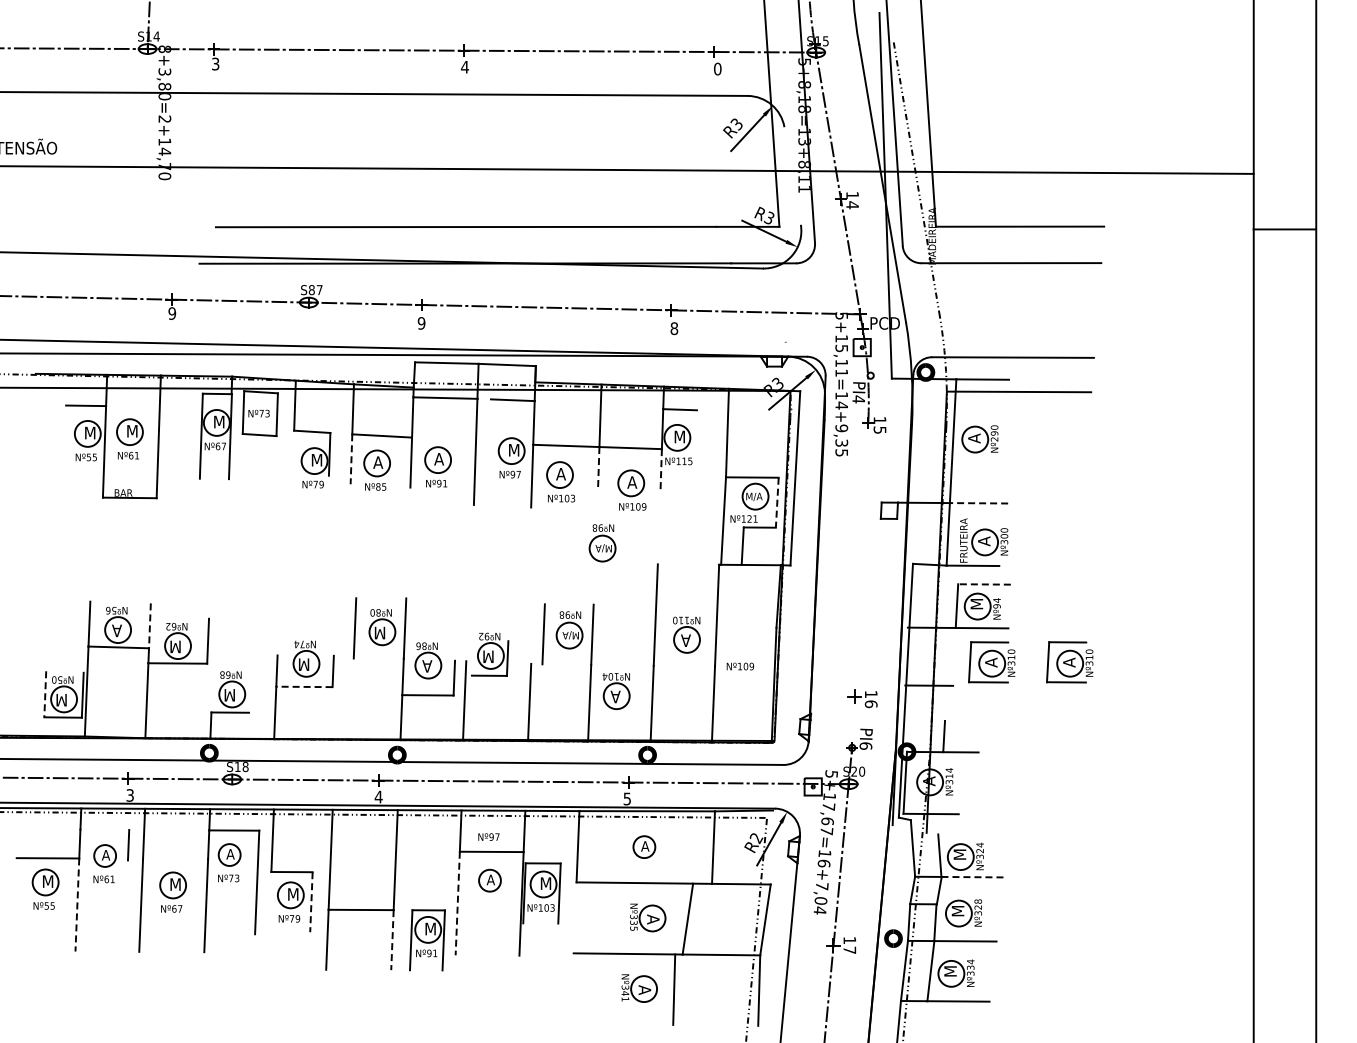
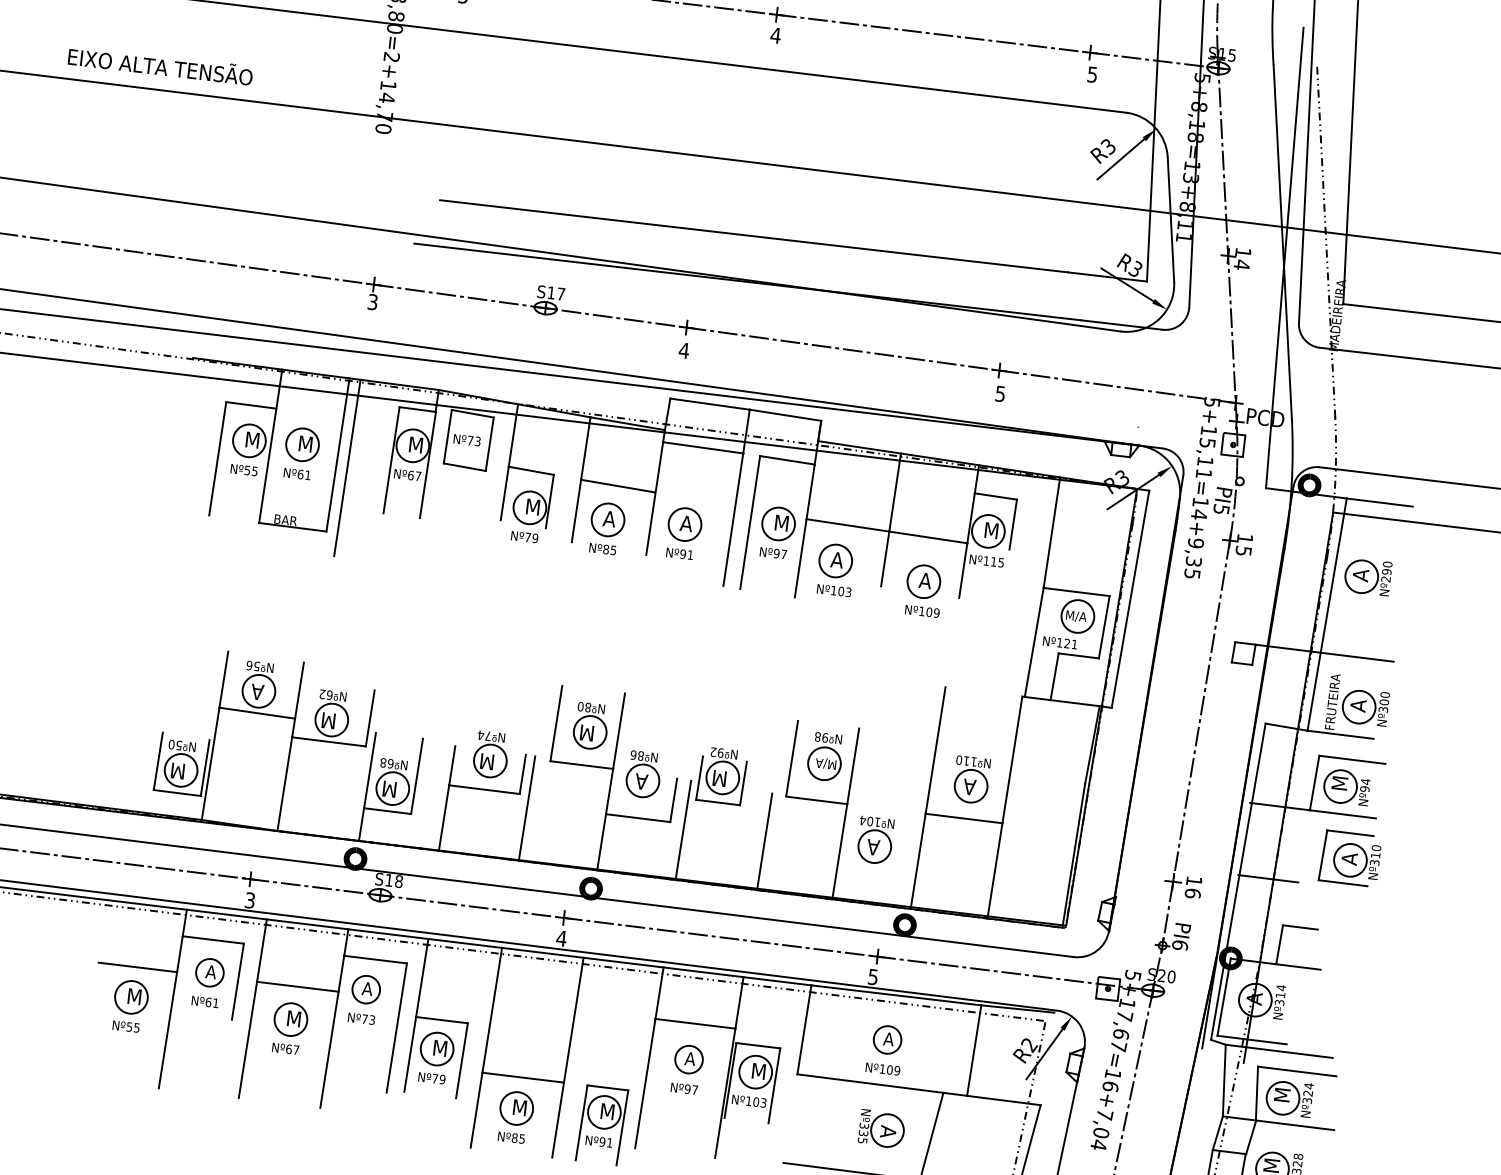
text: (717, 68) -> (1092, 73), 0 -> 5
line: (792, 175) -> (1170, 219), added
text: (311, 290) -> (550, 293), S87 -> S17
text: (172, 313) -> (373, 302), 9 -> 3
text: (421, 323) -> (684, 350), 9 -> 4
text: (674, 328) -> (1000, 393), 8 -> 5
text: (858, 399) -> (1221, 509), PI4 -> PI5
line: (695, 430) -> (1012, 524), added
line: (166, 445) -> (346, 466), added
line: (64, 450) -> (217, 458), added
line: (293, 451) -> (504, 492), added
line: (488, 452) -> (749, 522), added
line: (351, 459) -> (576, 511), dashed -> solid
line: (598, 468) -> (884, 558), dashed -> solid
line: (661, 471) -> (963, 571), dashed -> solid
line: (777, 503) -> (1104, 628), dashed -> solid
line: (978, 503) -> (1356, 657), dashed -> solid
part: (602, 543) -> (879, 653), removed
line: (860, 584) -> (1196, 741), added
line: (984, 584) -> (1352, 759), dashed -> solid
line: (149, 626) -> (298, 691), dashed -> solid
line: (472, 657) -> (699, 777), added
line: (378, 658) -> (581, 764), added
part: (1069, 662) -> (1447, 870), removed
line: (566, 664) -> (816, 799), added
line: (684, 665) -> (964, 817), added
text: (740, 666) -> (883, 1069), moved
line: (212, 682) -> (369, 770), added
line: (249, 682) -> (416, 776), added
line: (303, 686) -> (483, 788), dashed -> solid
line: (45, 694) -> (158, 761), dashed -> solid
line: (339, 697) -> (526, 808), added
line: (958, 720) -> (1299, 926), added
line: (953, 820) -> (1279, 1051), added
line: (104, 829) -> (212, 939), added
line: (969, 834) -> (1297, 1071), added
text: (488, 836) -> (683, 1088), moved
line: (175, 858) -> (297, 986), added
line: (126, 875) -> (233, 1000), added
line: (973, 877) -> (1296, 1125), dashed -> solid
line: (269, 901) -> (409, 1053), added
line: (311, 902) -> (462, 1061), dashed -> solid
line: (457, 903) -> (644, 1083), dashed -> solid
line: (77, 904) -> (168, 1029), dashed -> solid
line: (392, 940) -> (558, 1120), dashed -> solid
part: (358, 941) -> (515, 1116), added

